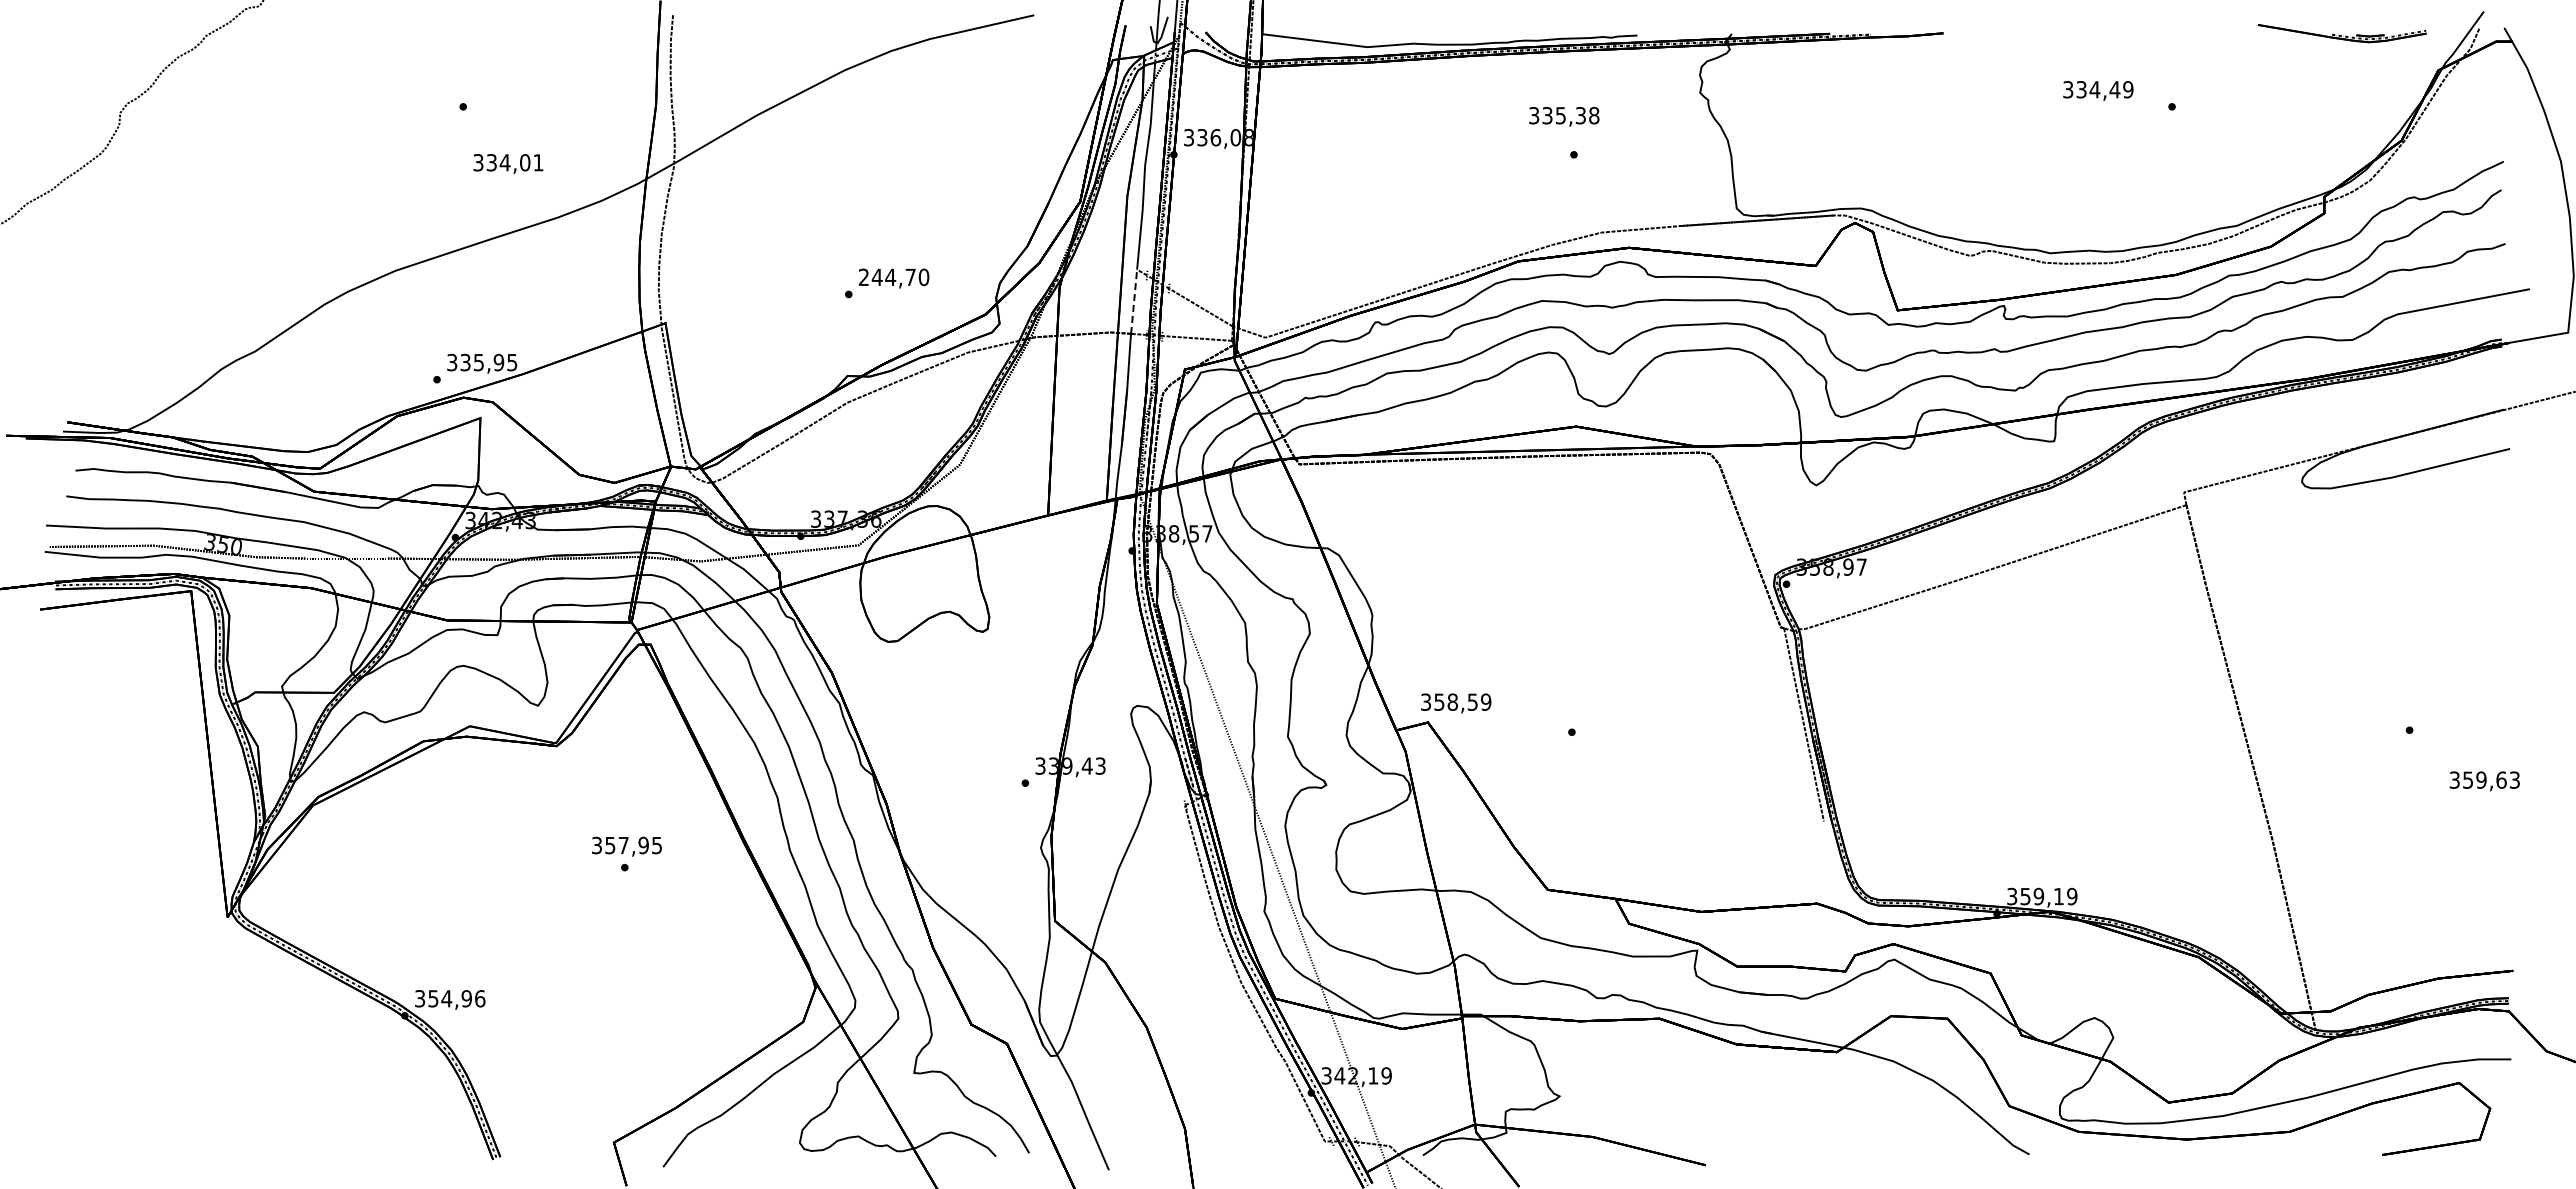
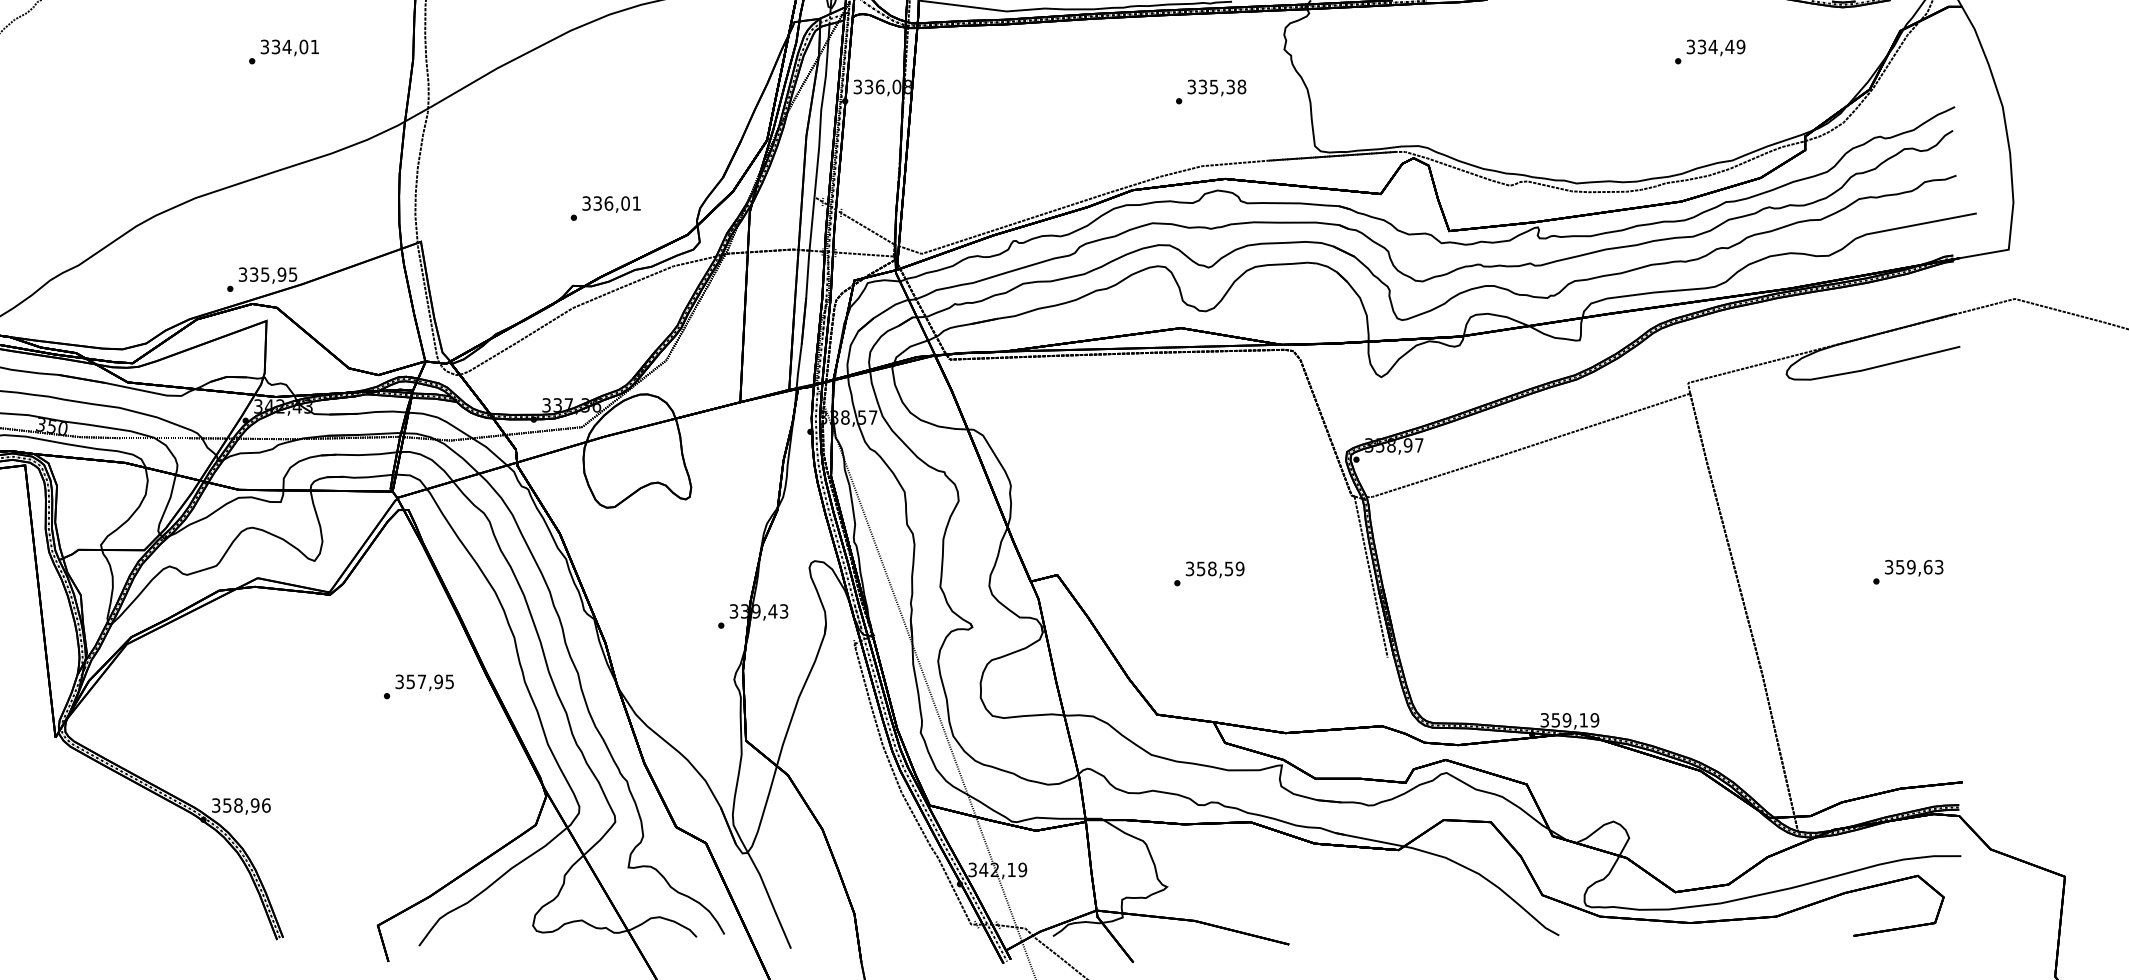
text: (2098, 90) -> (1716, 47), moved
text: (1564, 116) -> (1217, 87), moved
text: (508, 163) -> (289, 47), moved
text: (894, 277) -> (612, 203), 244,70 -> 336,01
line: (1134, 301) -> (812, 223), dashed -> solid
text: (1456, 703) -> (1215, 570), moved
text: (2484, 781) -> (1913, 568), moved
text: (626, 846) -> (424, 682), moved
text: (446, 998) -> (238, 805), 354,96 -> 358,96

